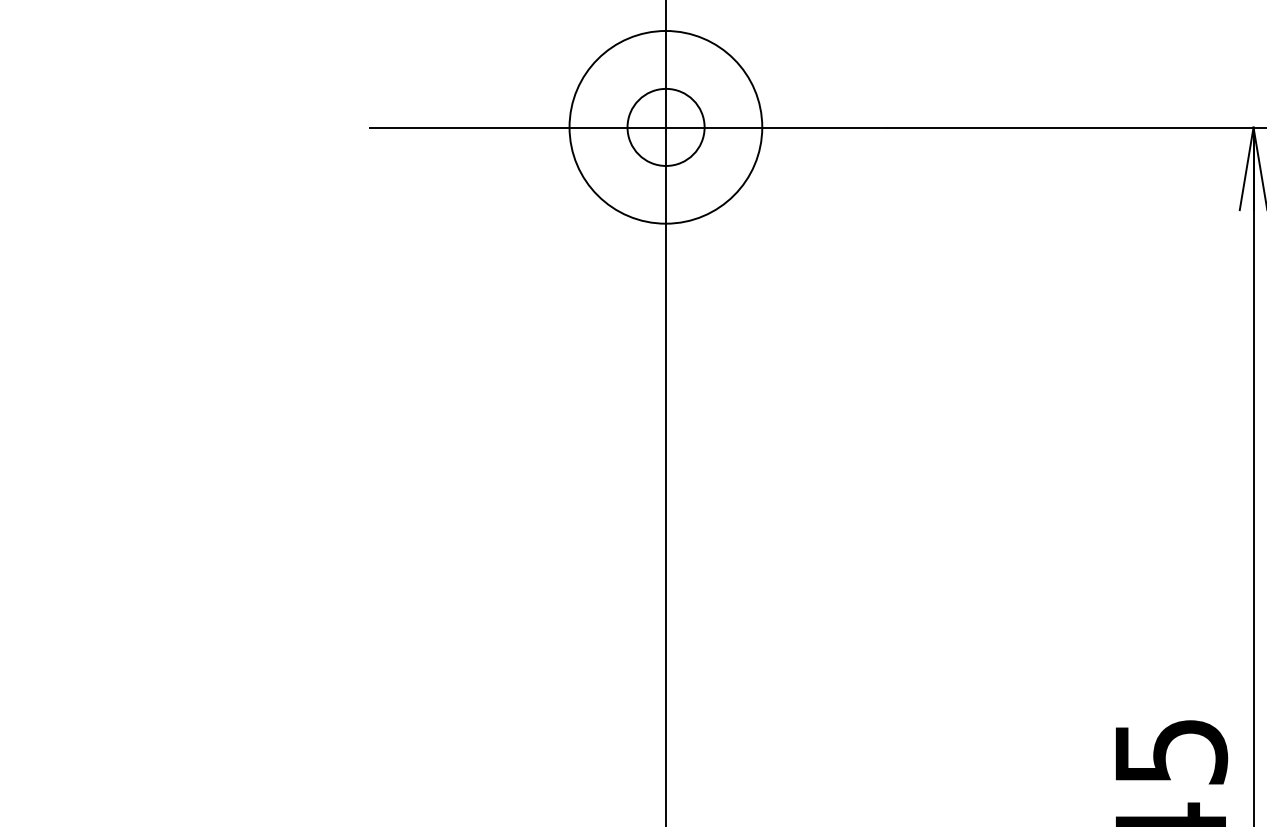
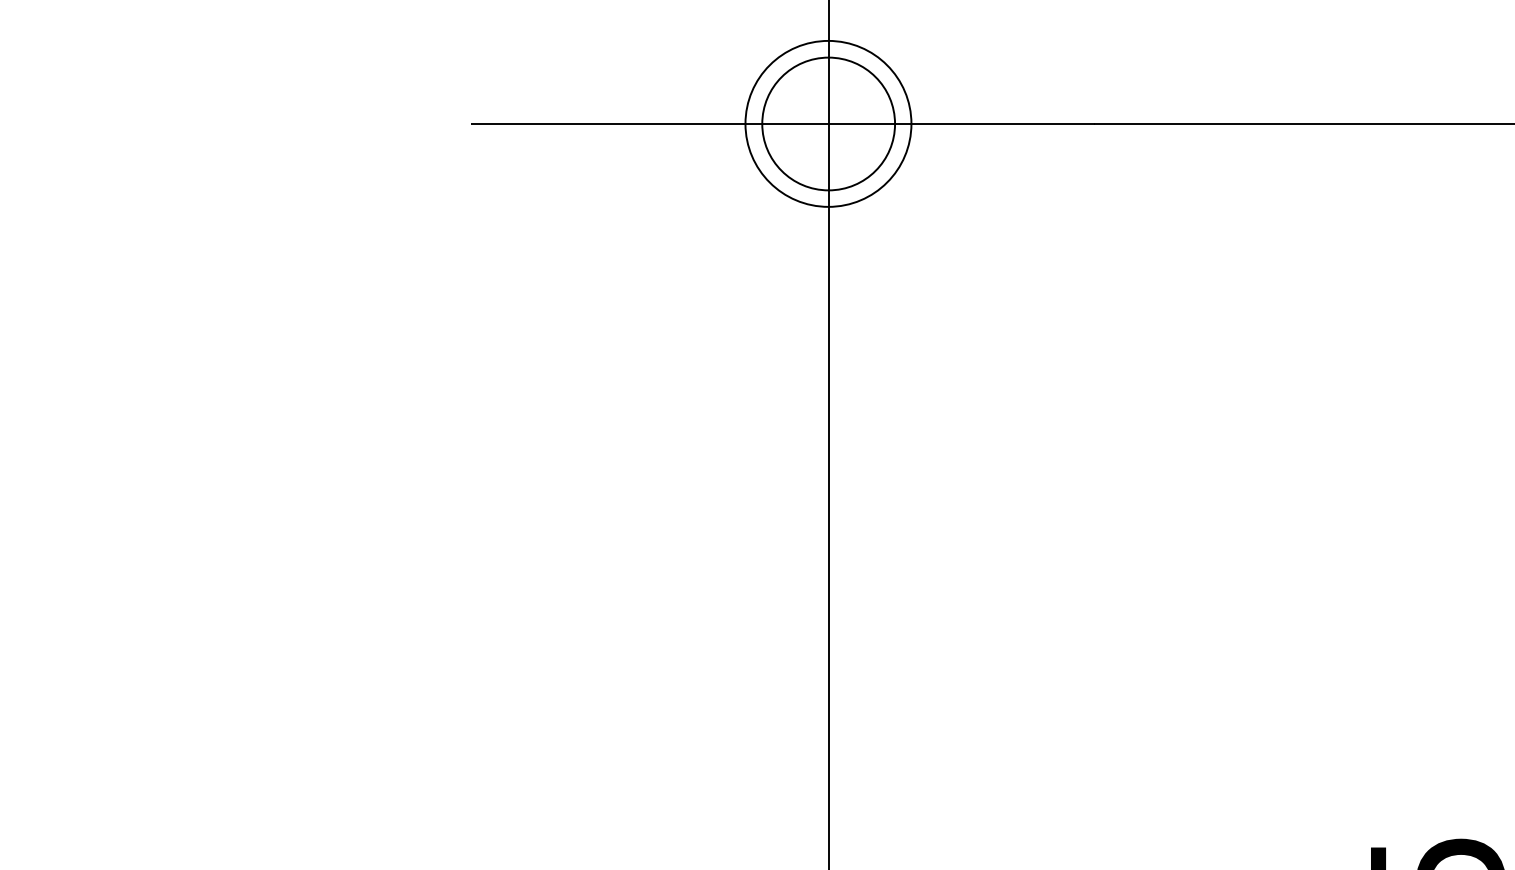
circle: (665, 127) -> (827, 124), size x0.71
circle: (666, 127) -> (829, 124), size x1.43

